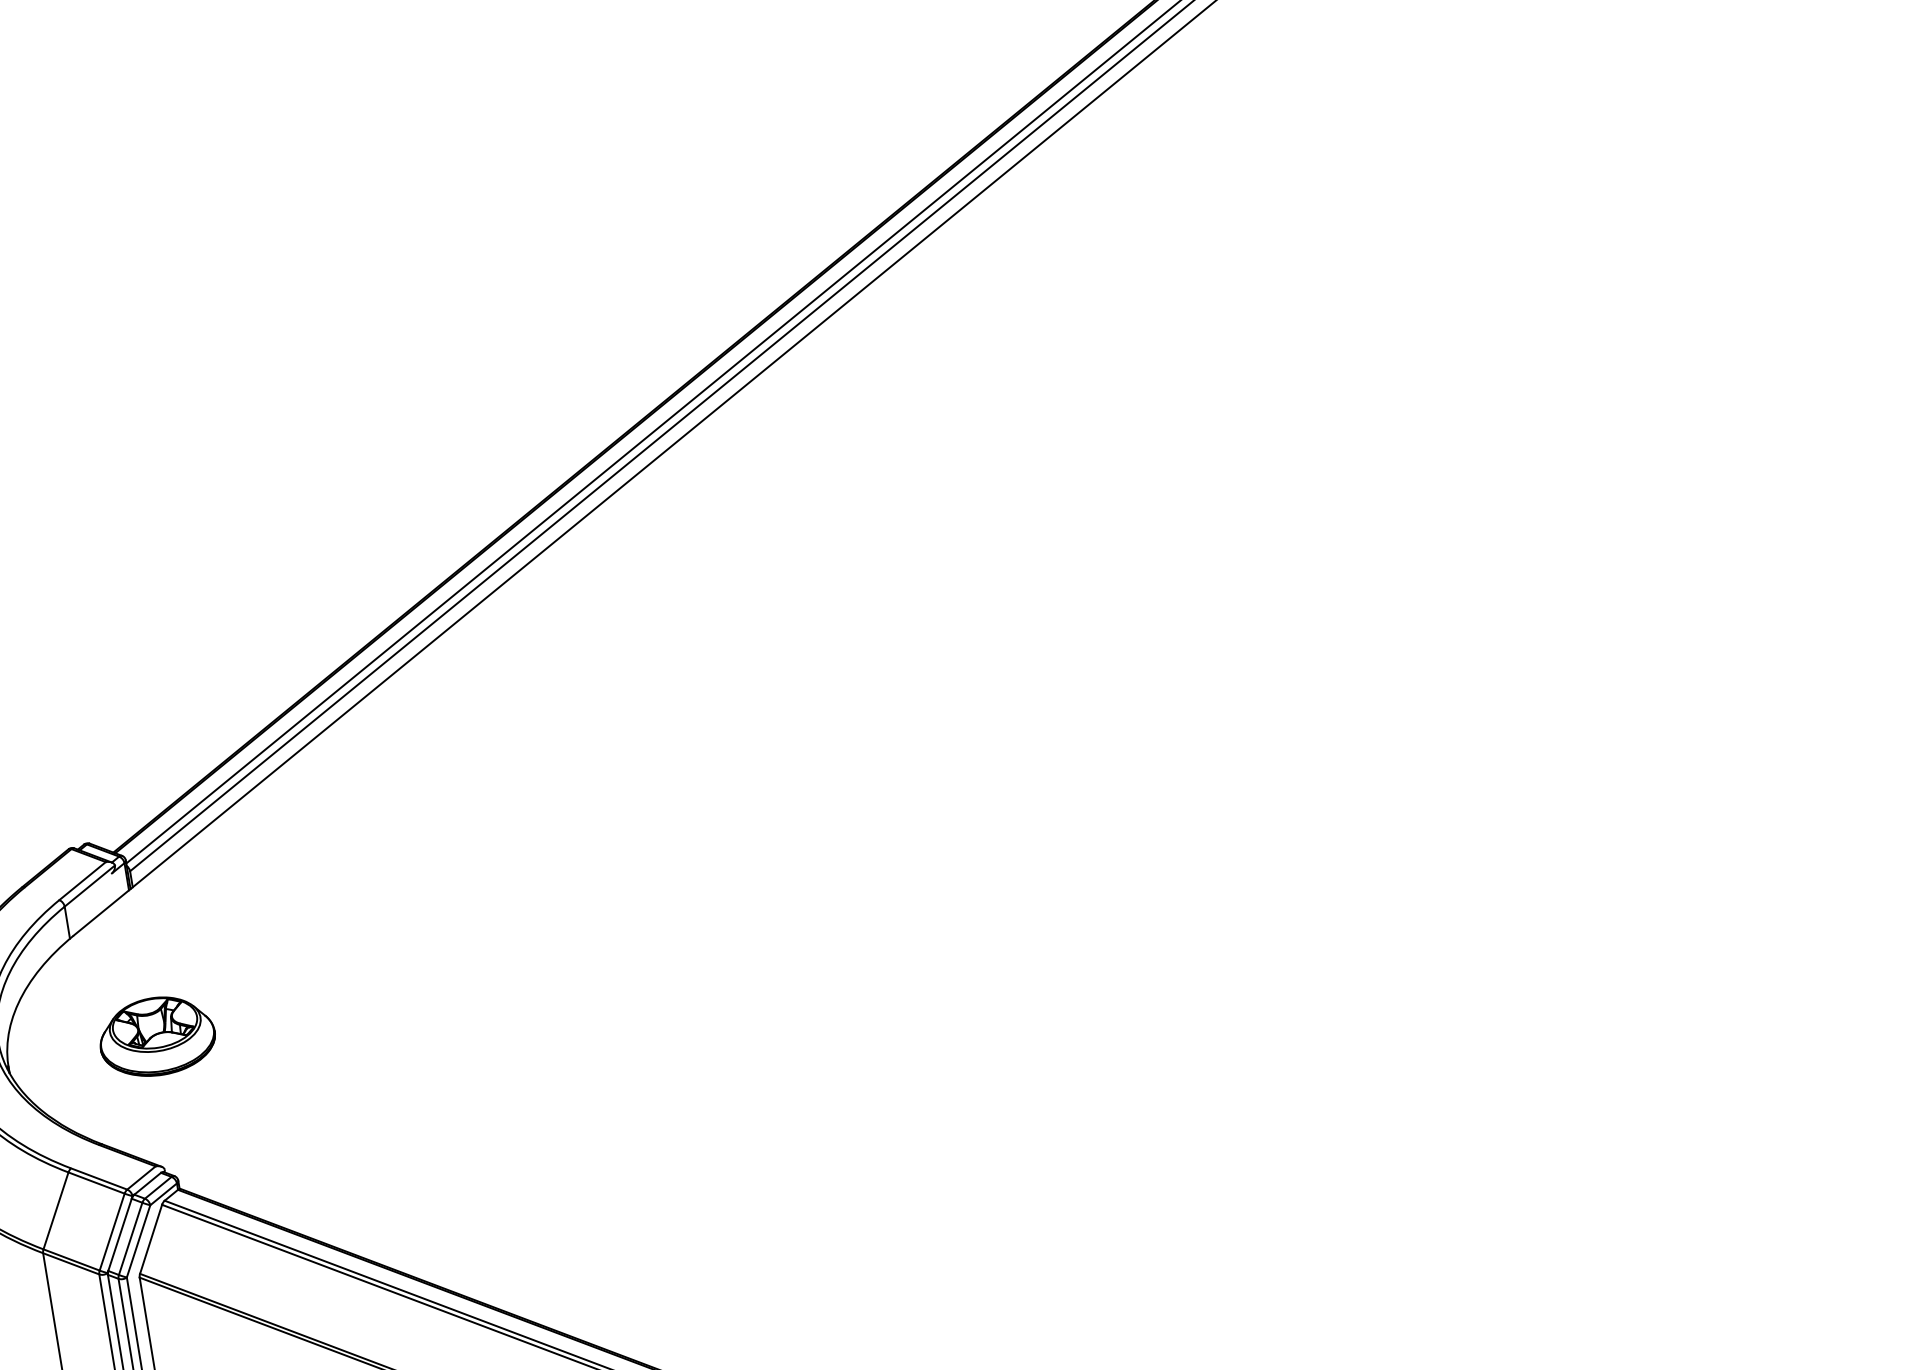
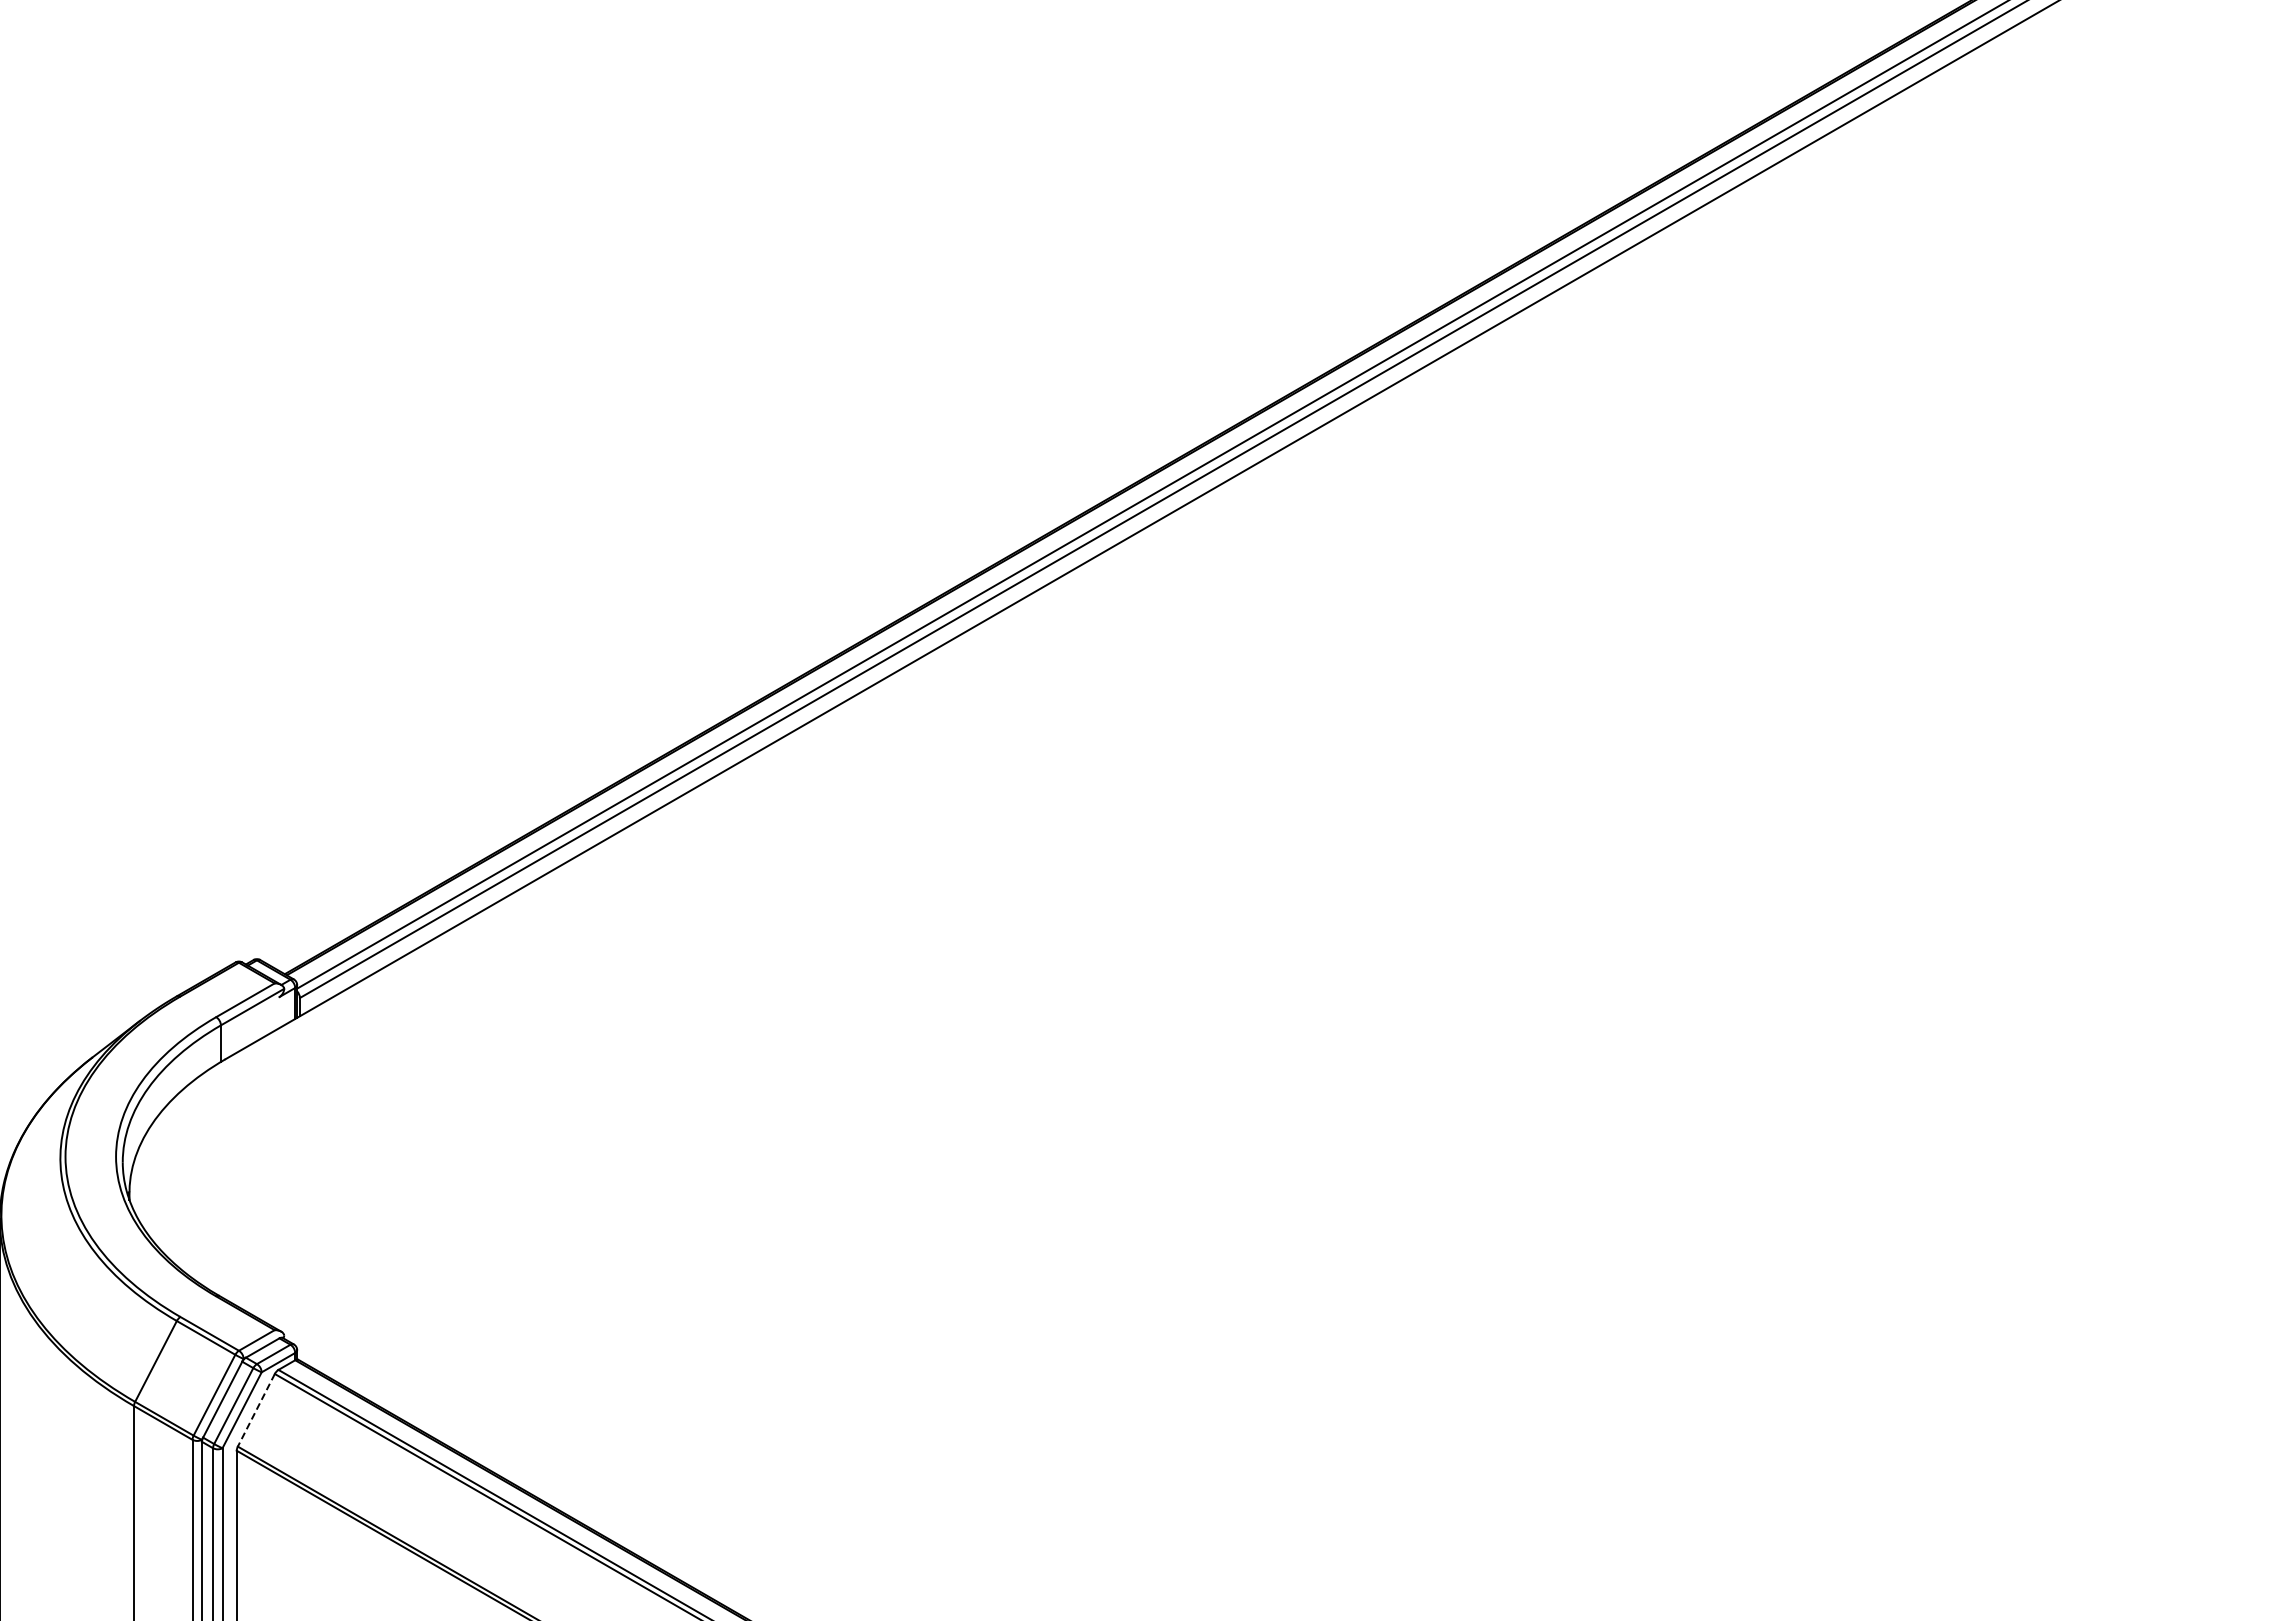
part: (156, 1036) -> (299, 1186), removed
line: (151, 1239) -> (256, 1410), solid -> dashed

